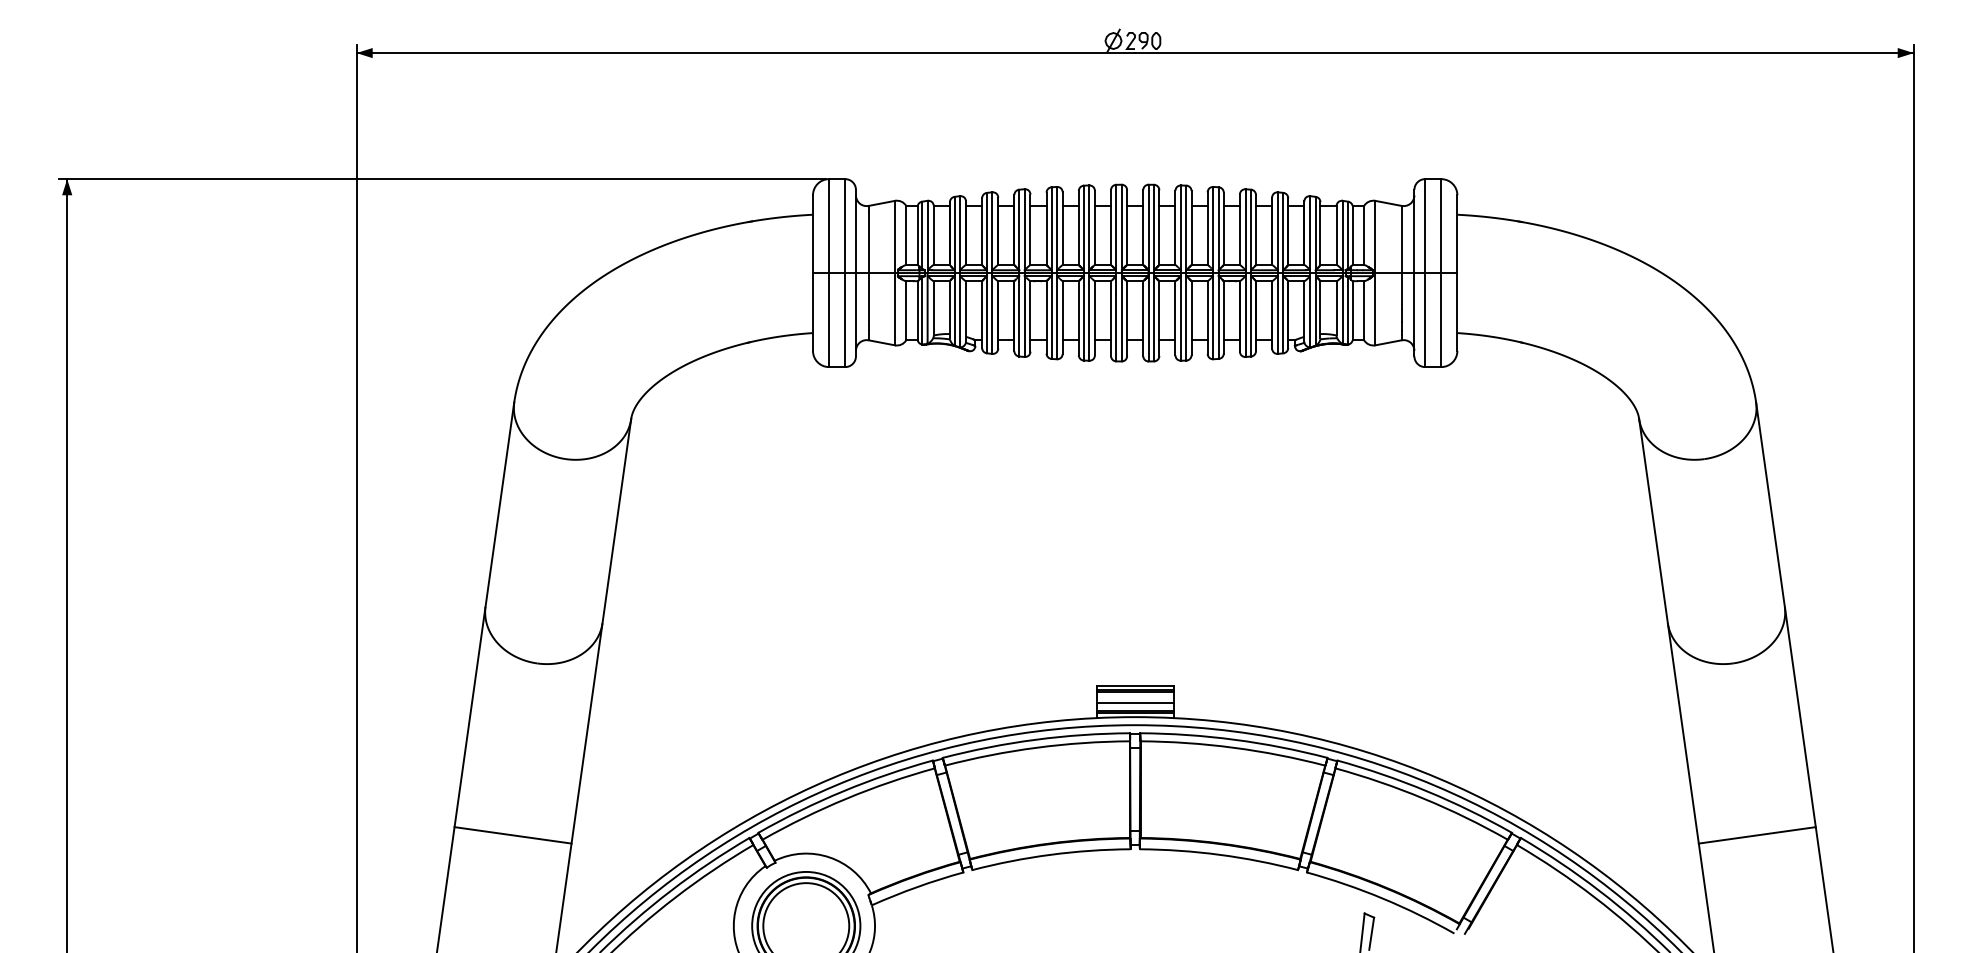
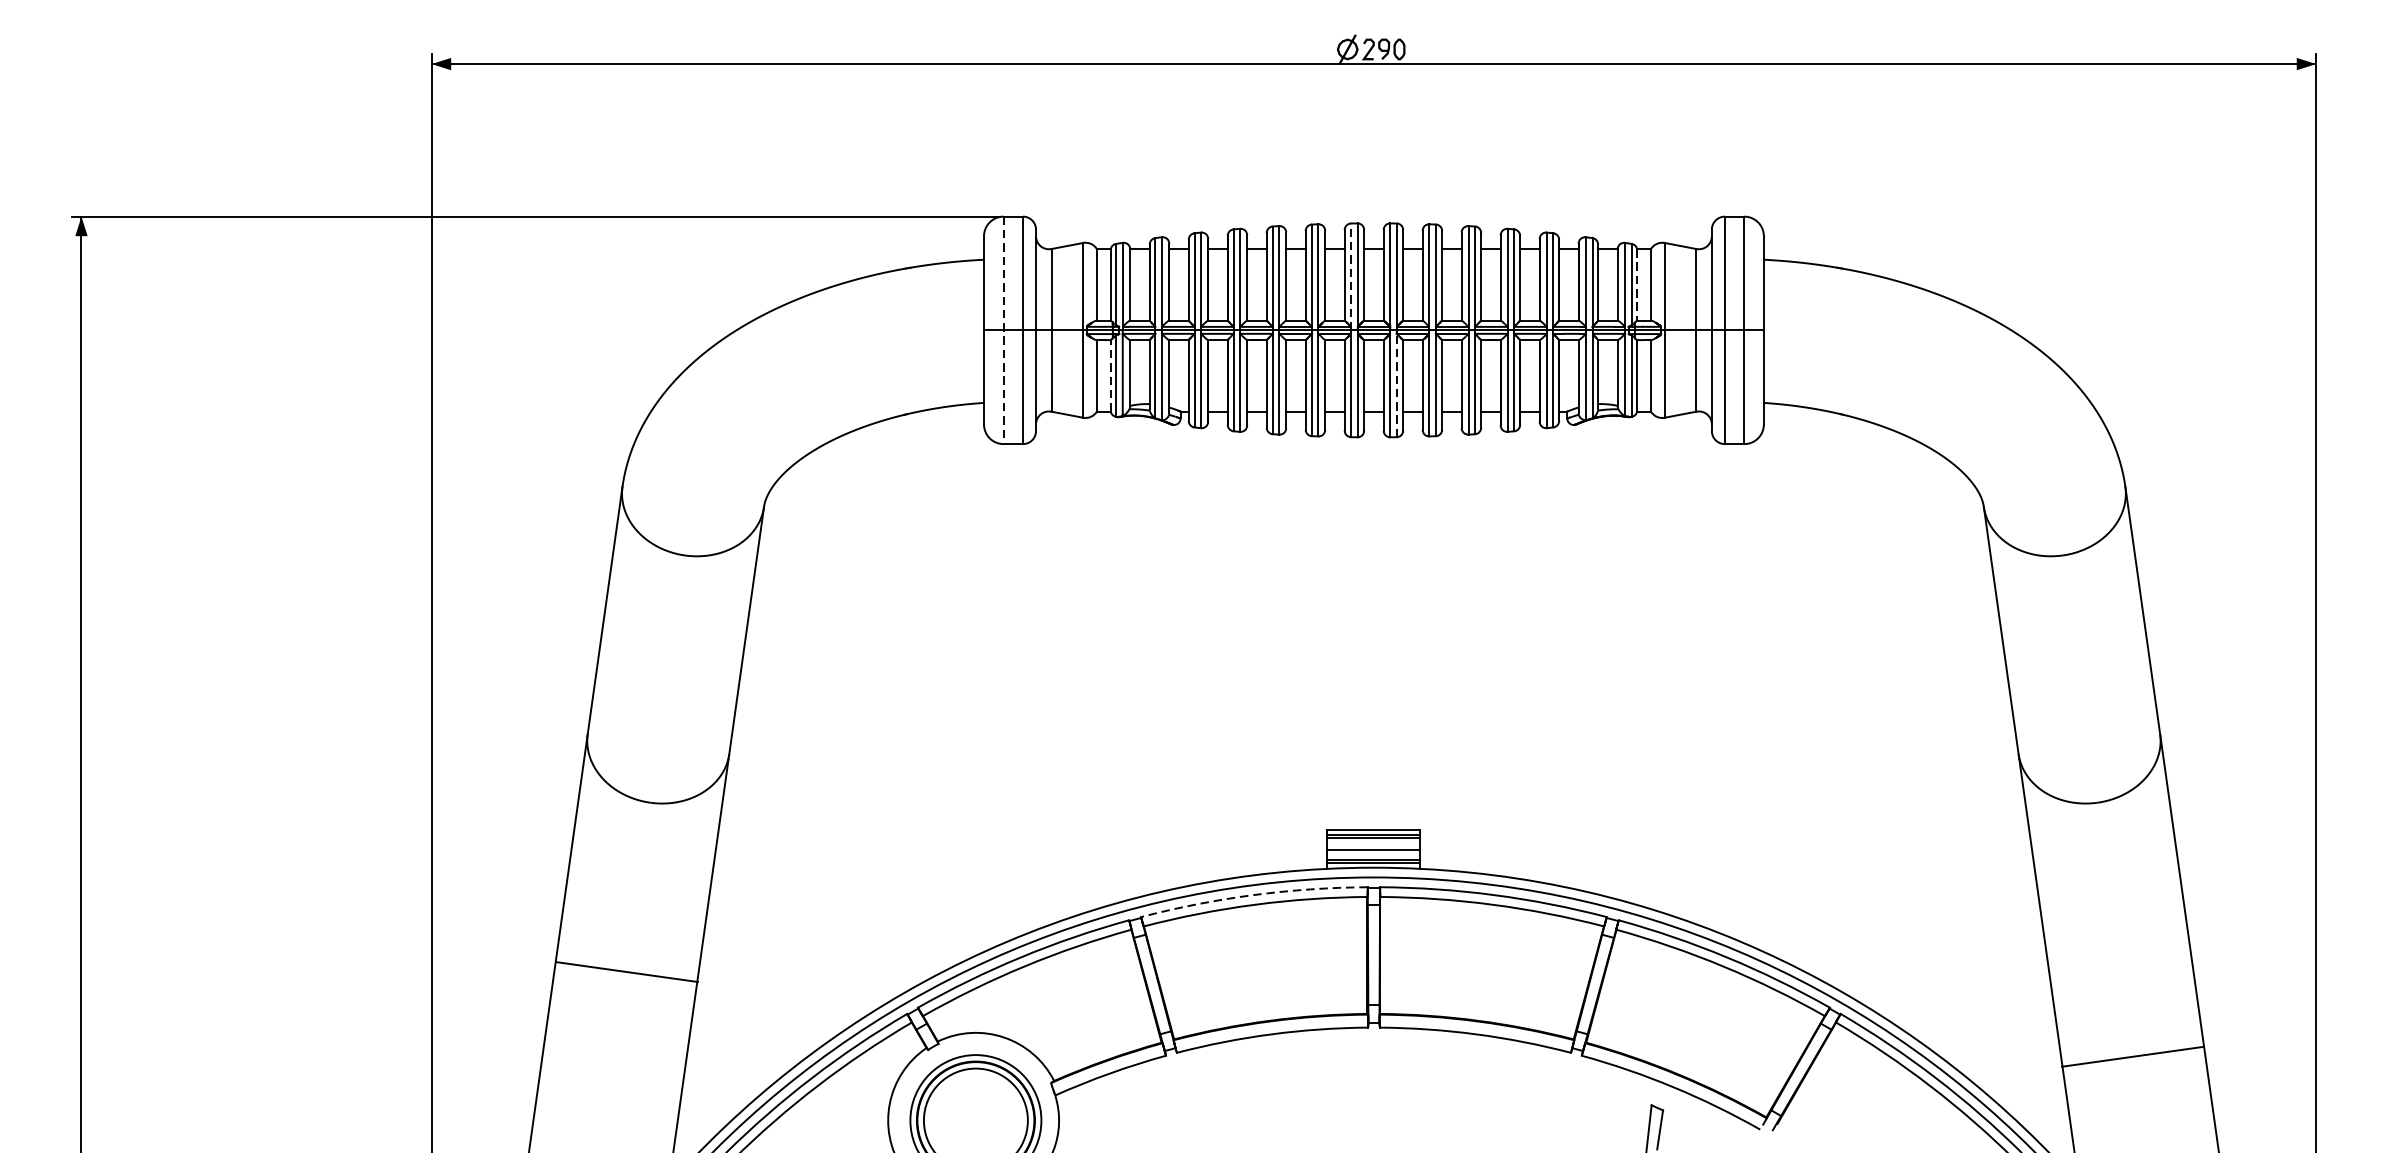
line: (1116, 228) -> (1351, 276), solid -> dashed
line: (1352, 235) -> (1636, 284), solid -> dashed
line: (829, 273) -> (1003, 330), solid -> dashed
line: (917, 310) -> (1110, 375), solid -> dashed
line: (1154, 318) -> (1397, 385), solid -> dashed
arc: (1035, 739) -> (1253, 894), solid -> dashed
line: (512, 835) -> (626, 972), moved
line: (1756, 835) -> (2131, 1056), moved

